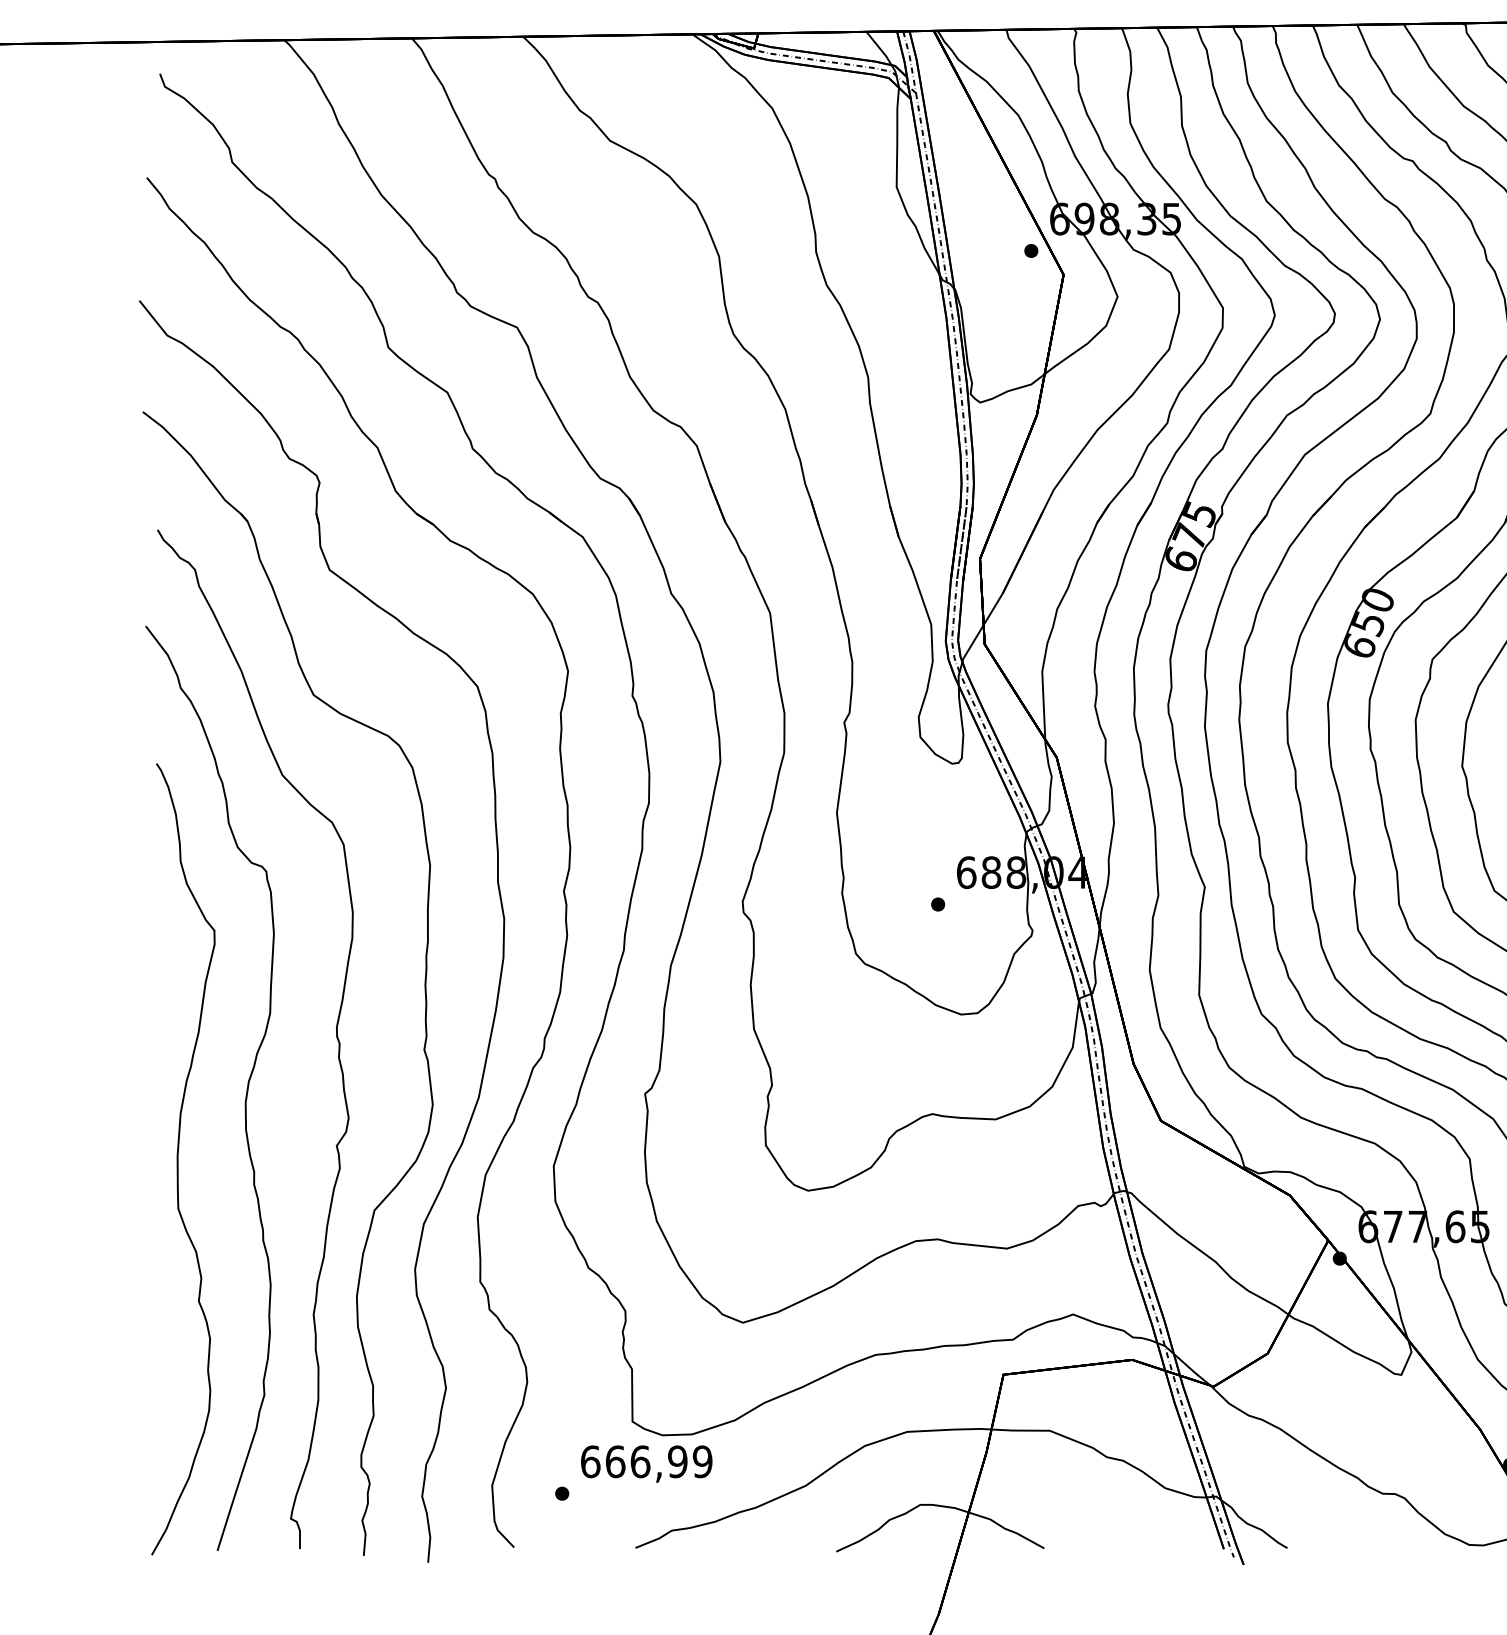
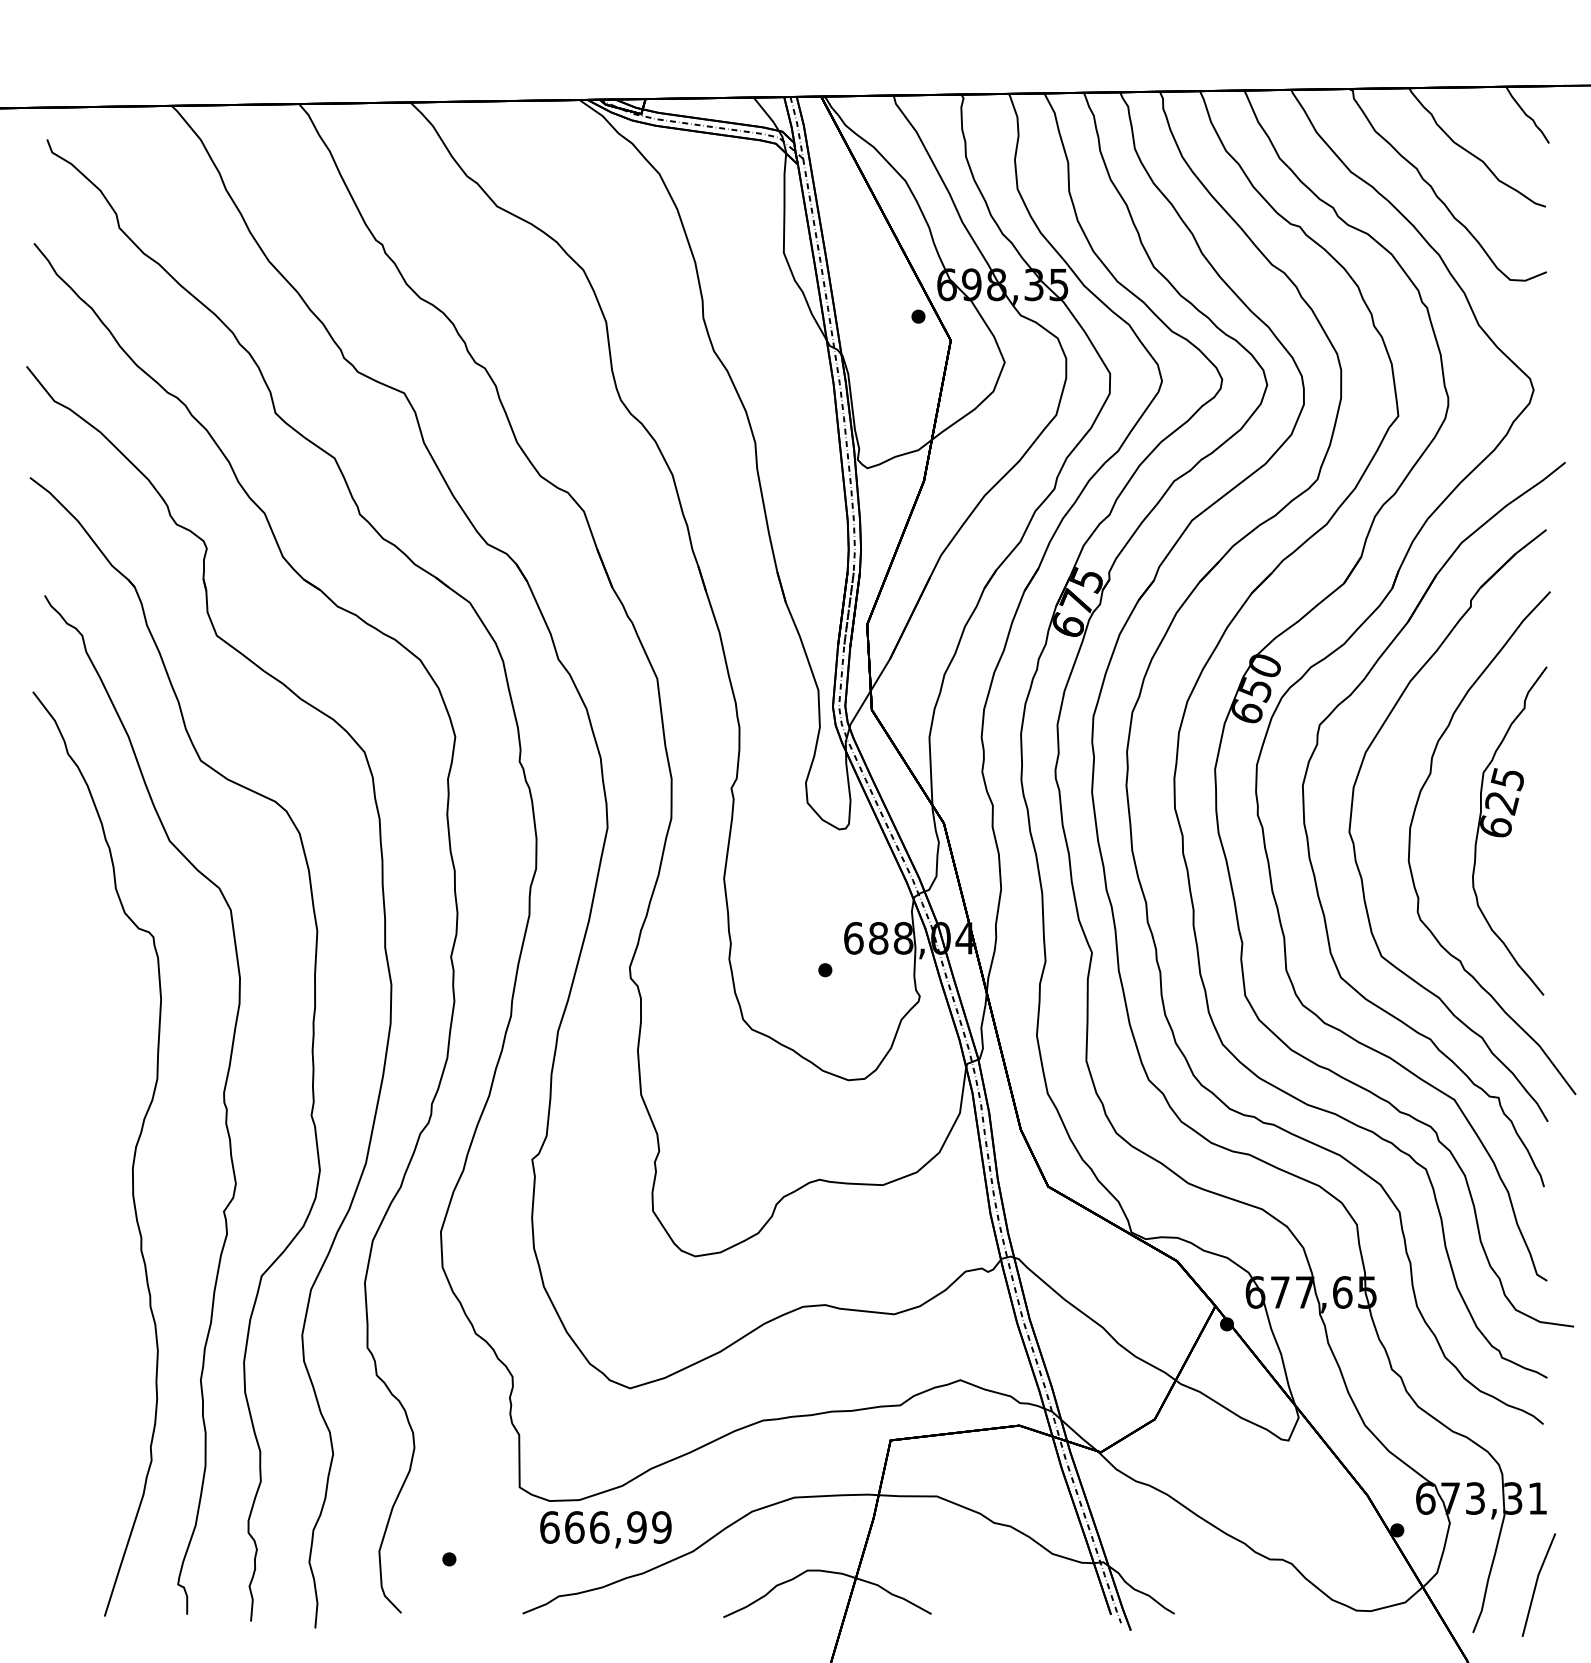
curve: (178, 1159) -> (65, 1225), removed
text: (646, 1463) -> (605, 1529), moved

